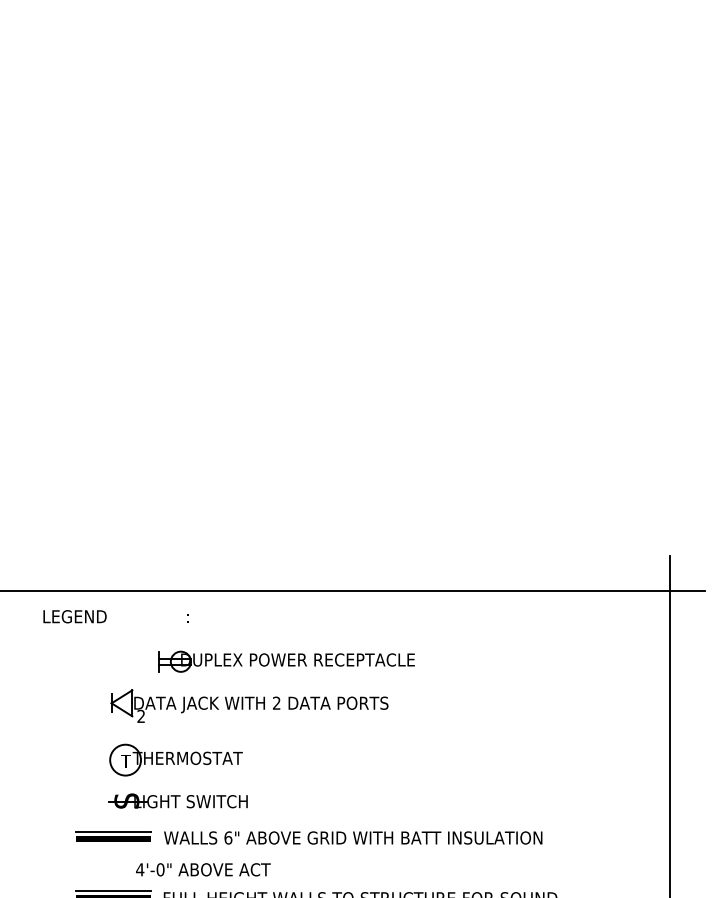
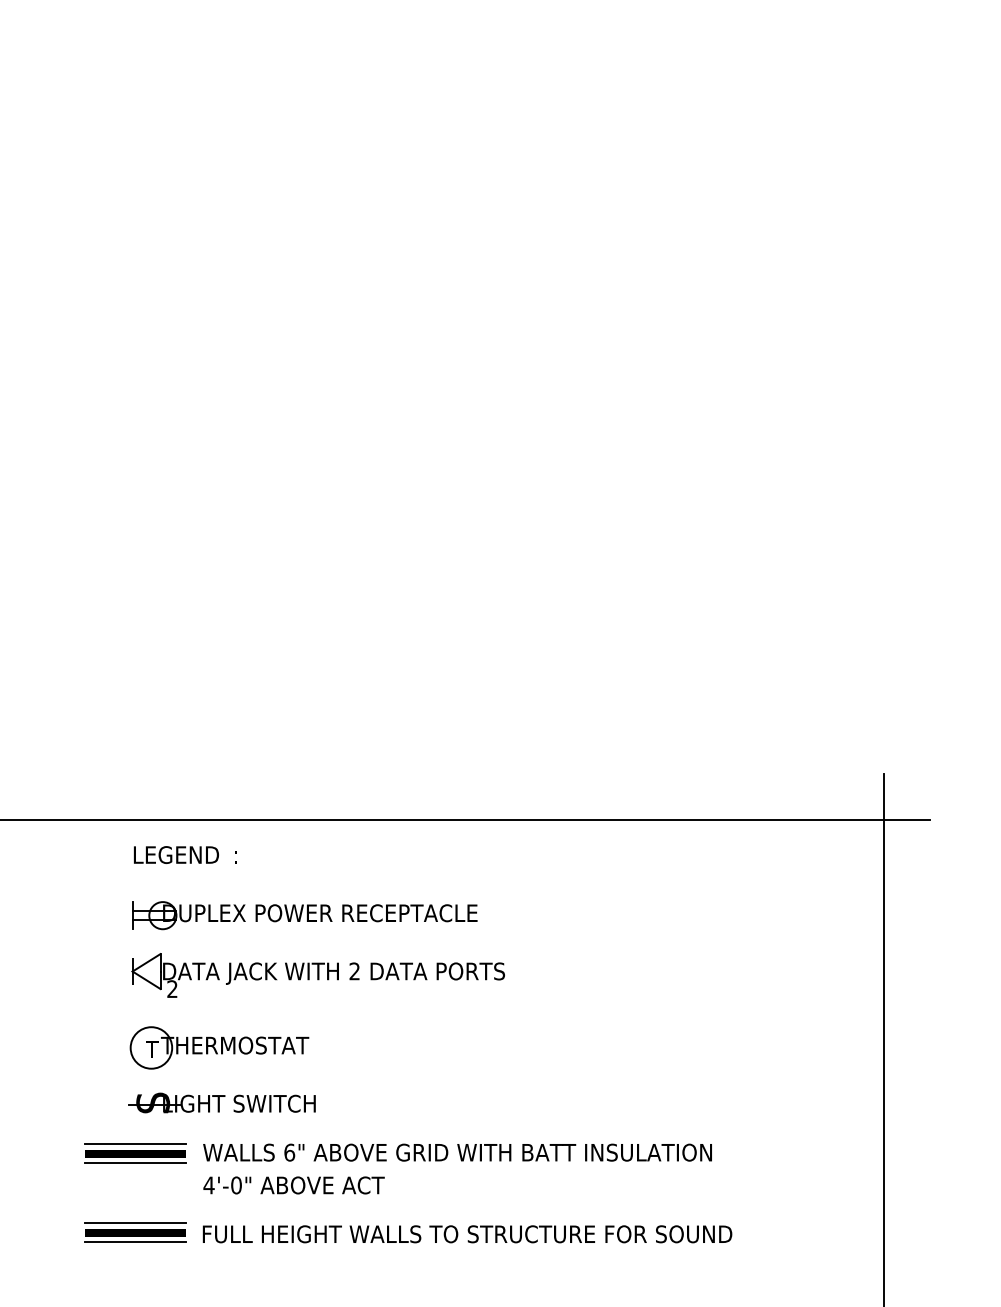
text: (75, 616) -> (176, 854), moved
part: (286, 661) -> (304, 915), moved
line: (113, 846) -> (135, 1163), added
text: (202, 869) -> (293, 1185), moved

